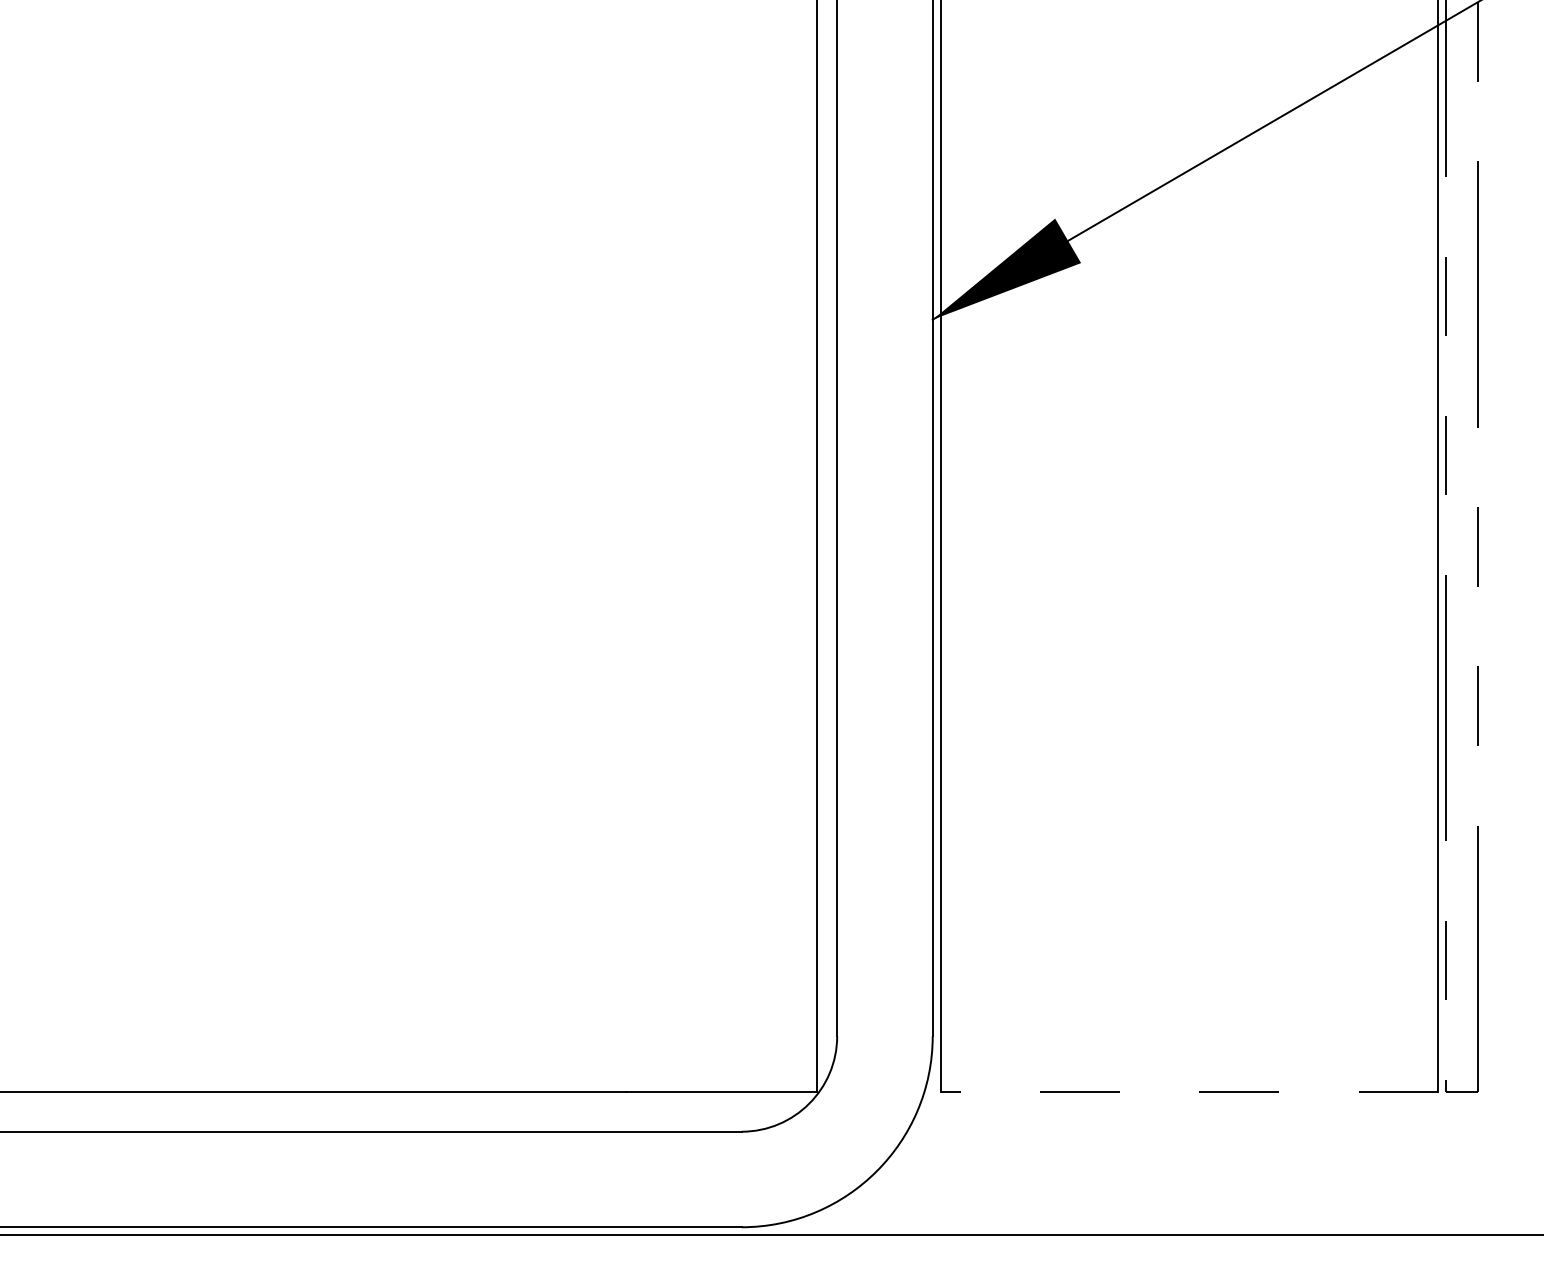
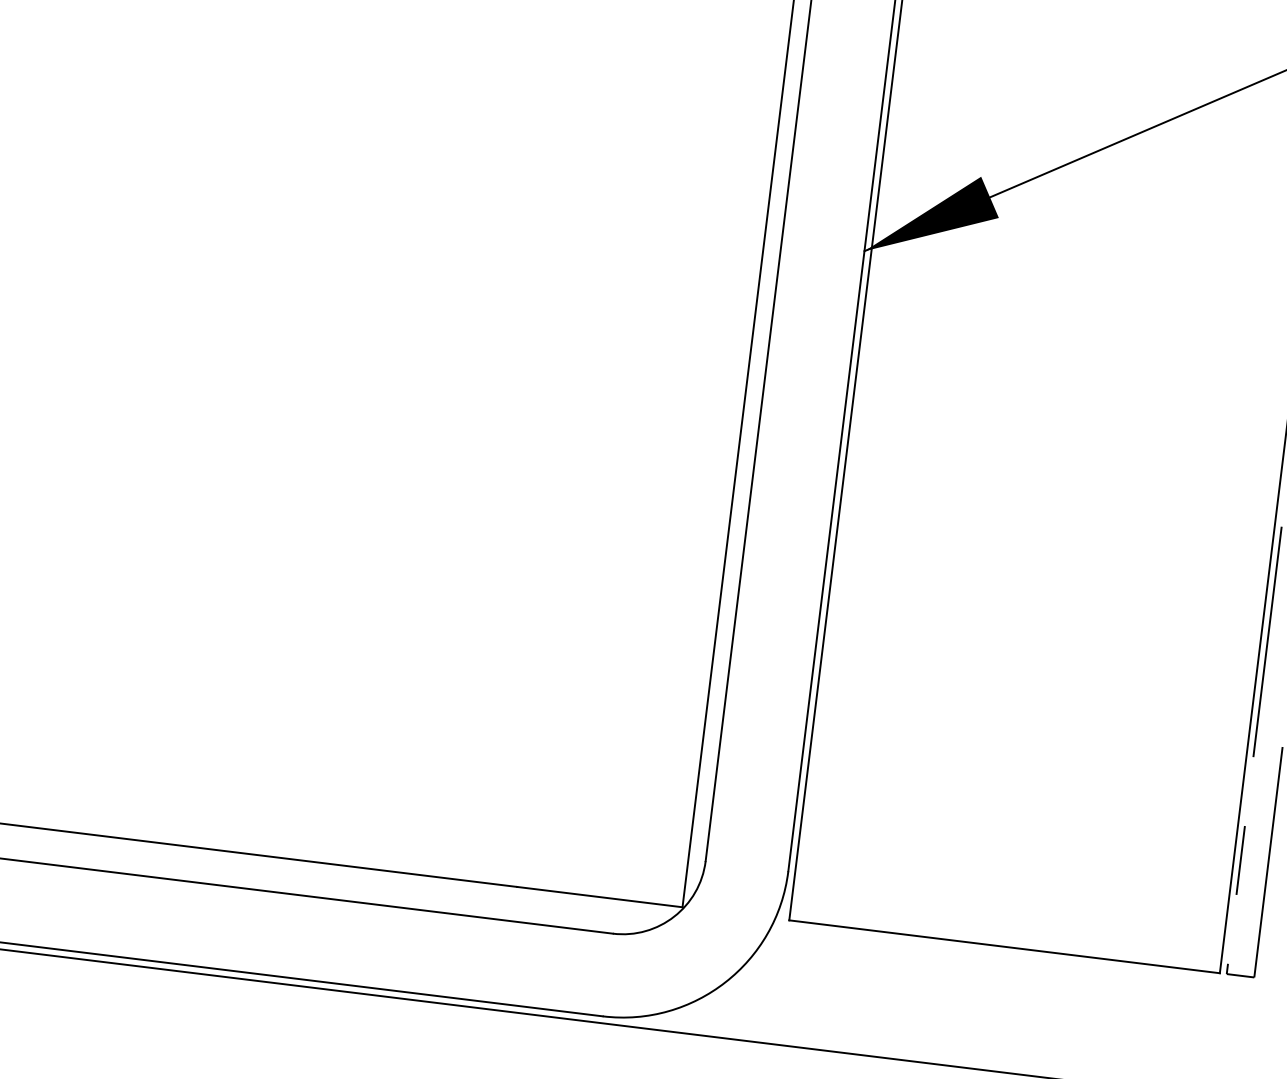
line: (1189, 1091) -> (1004, 946), dashed -> solid

